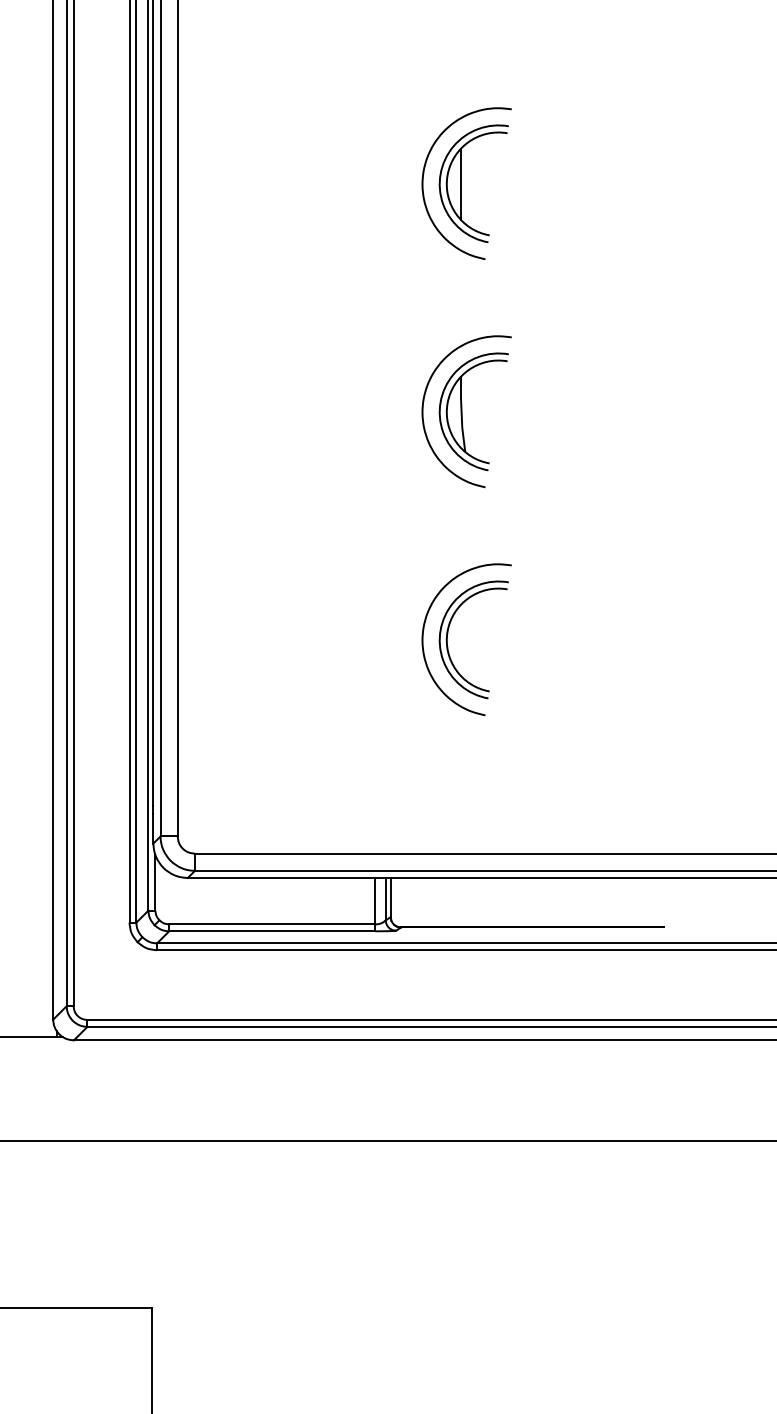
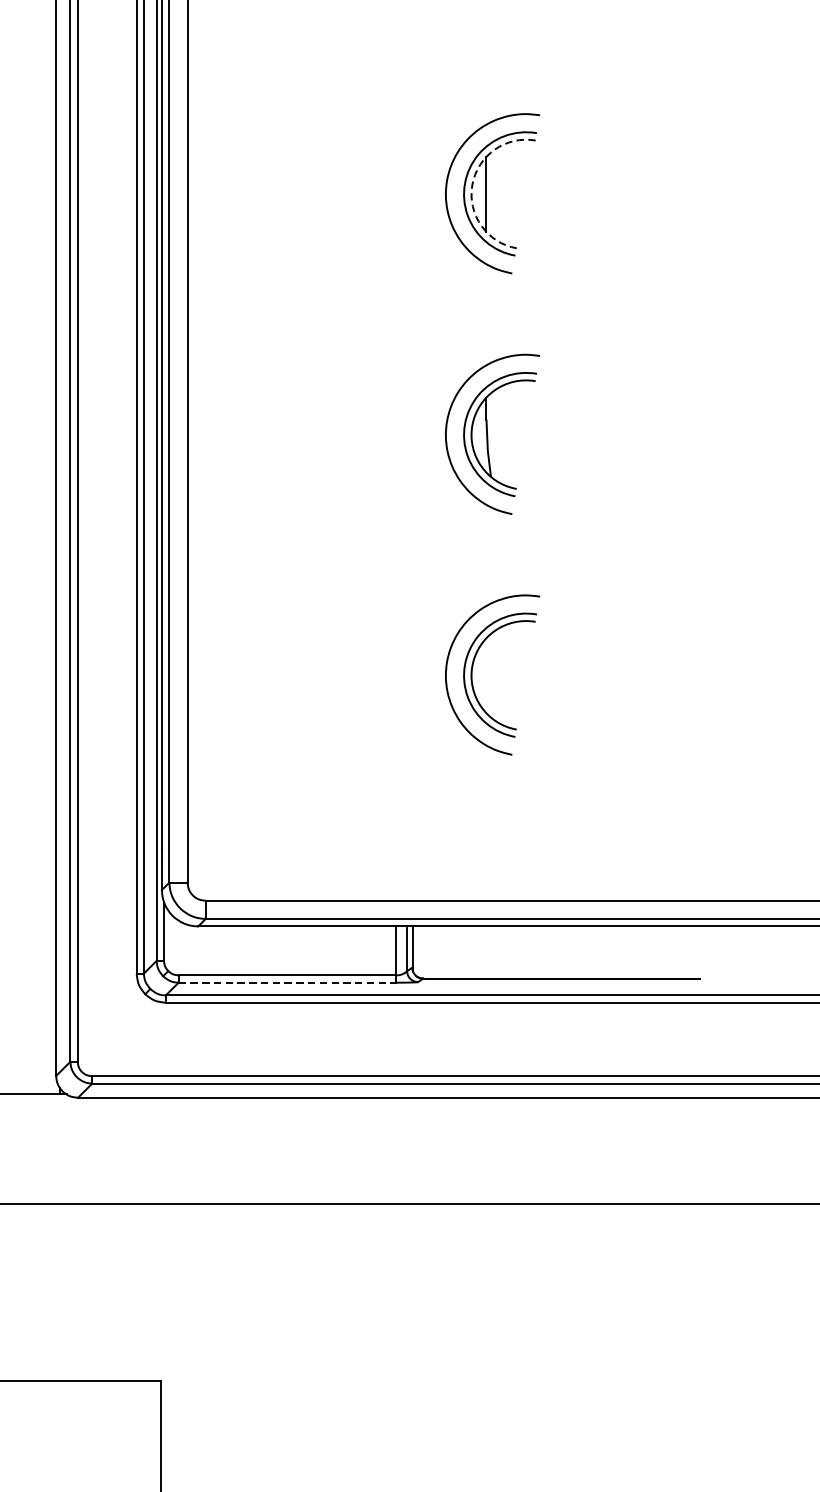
arc: (447, 175) -> (472, 185), solid -> dashed
line: (272, 931) -> (287, 982), solid -> dashed

